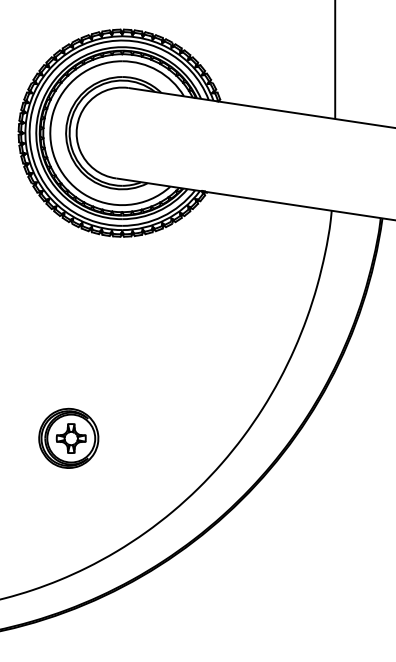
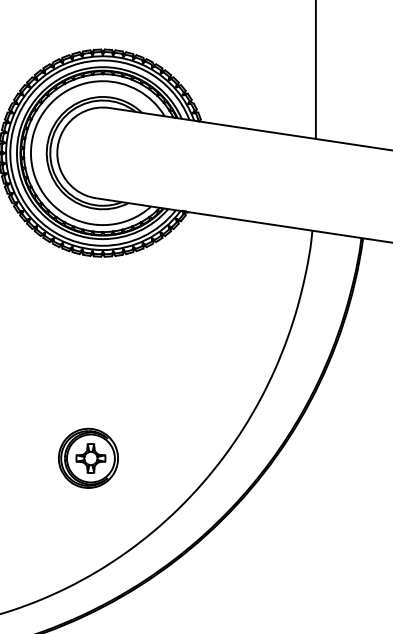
part: (68, 437) -> (88, 457), moved

